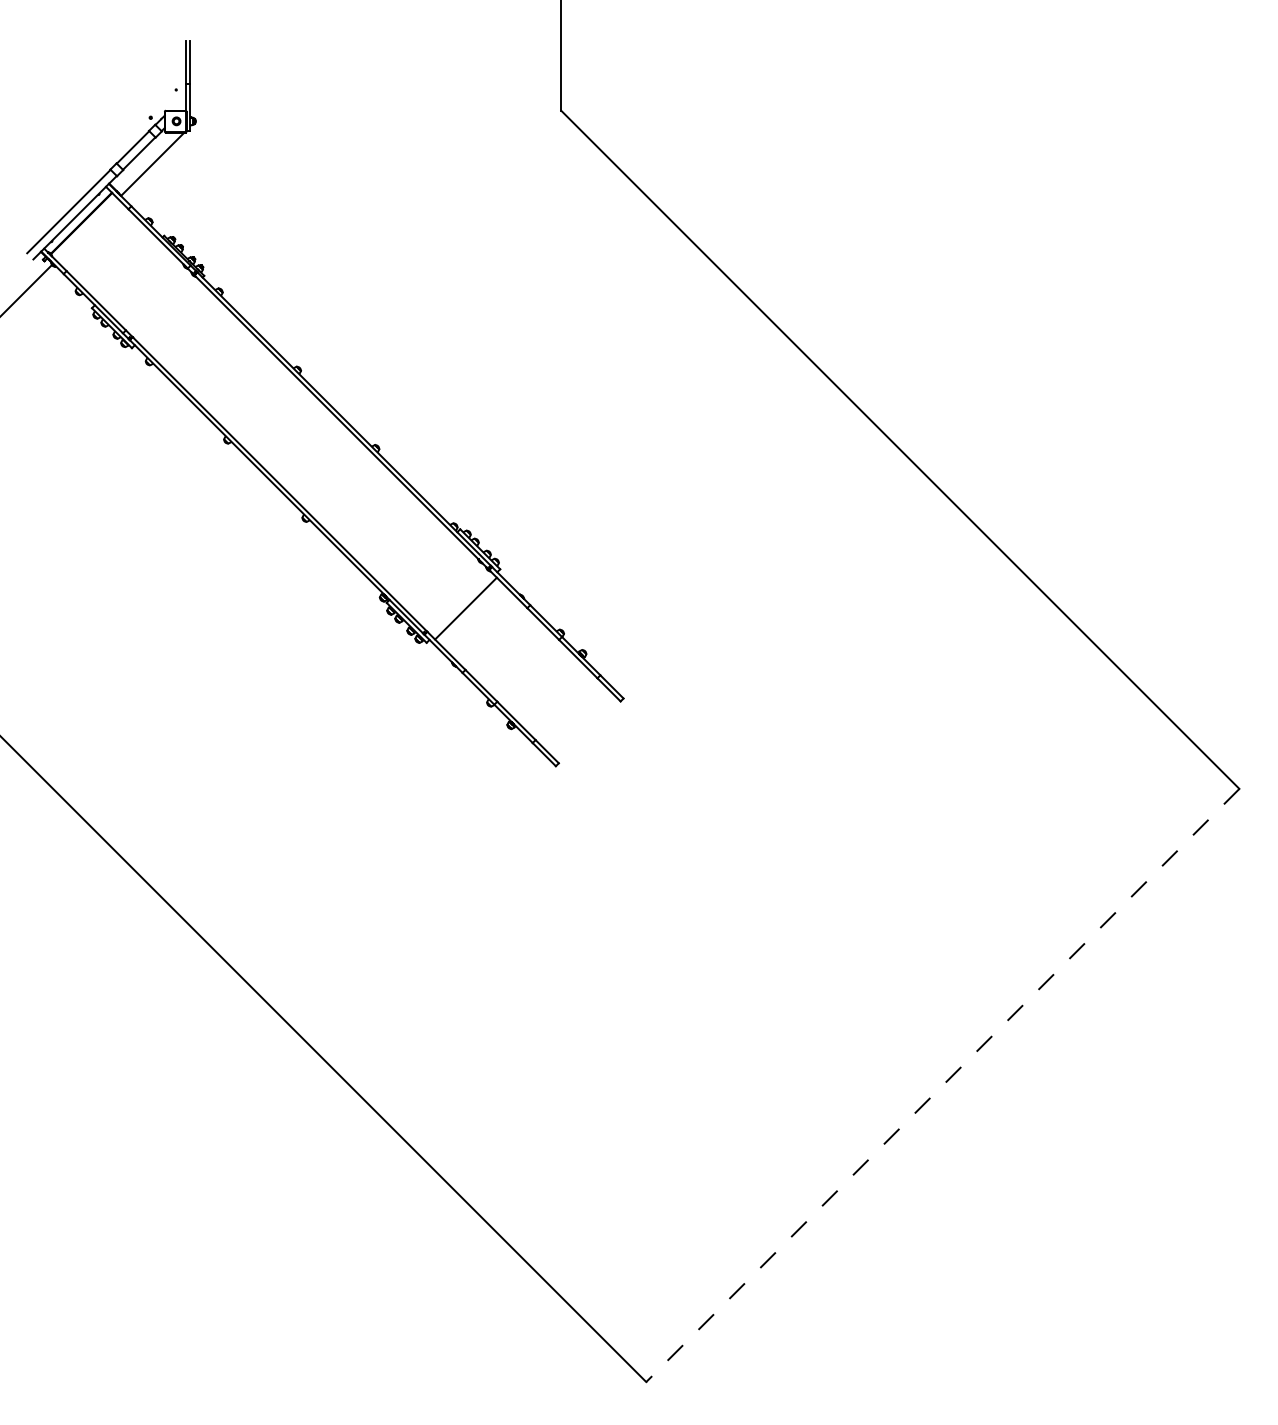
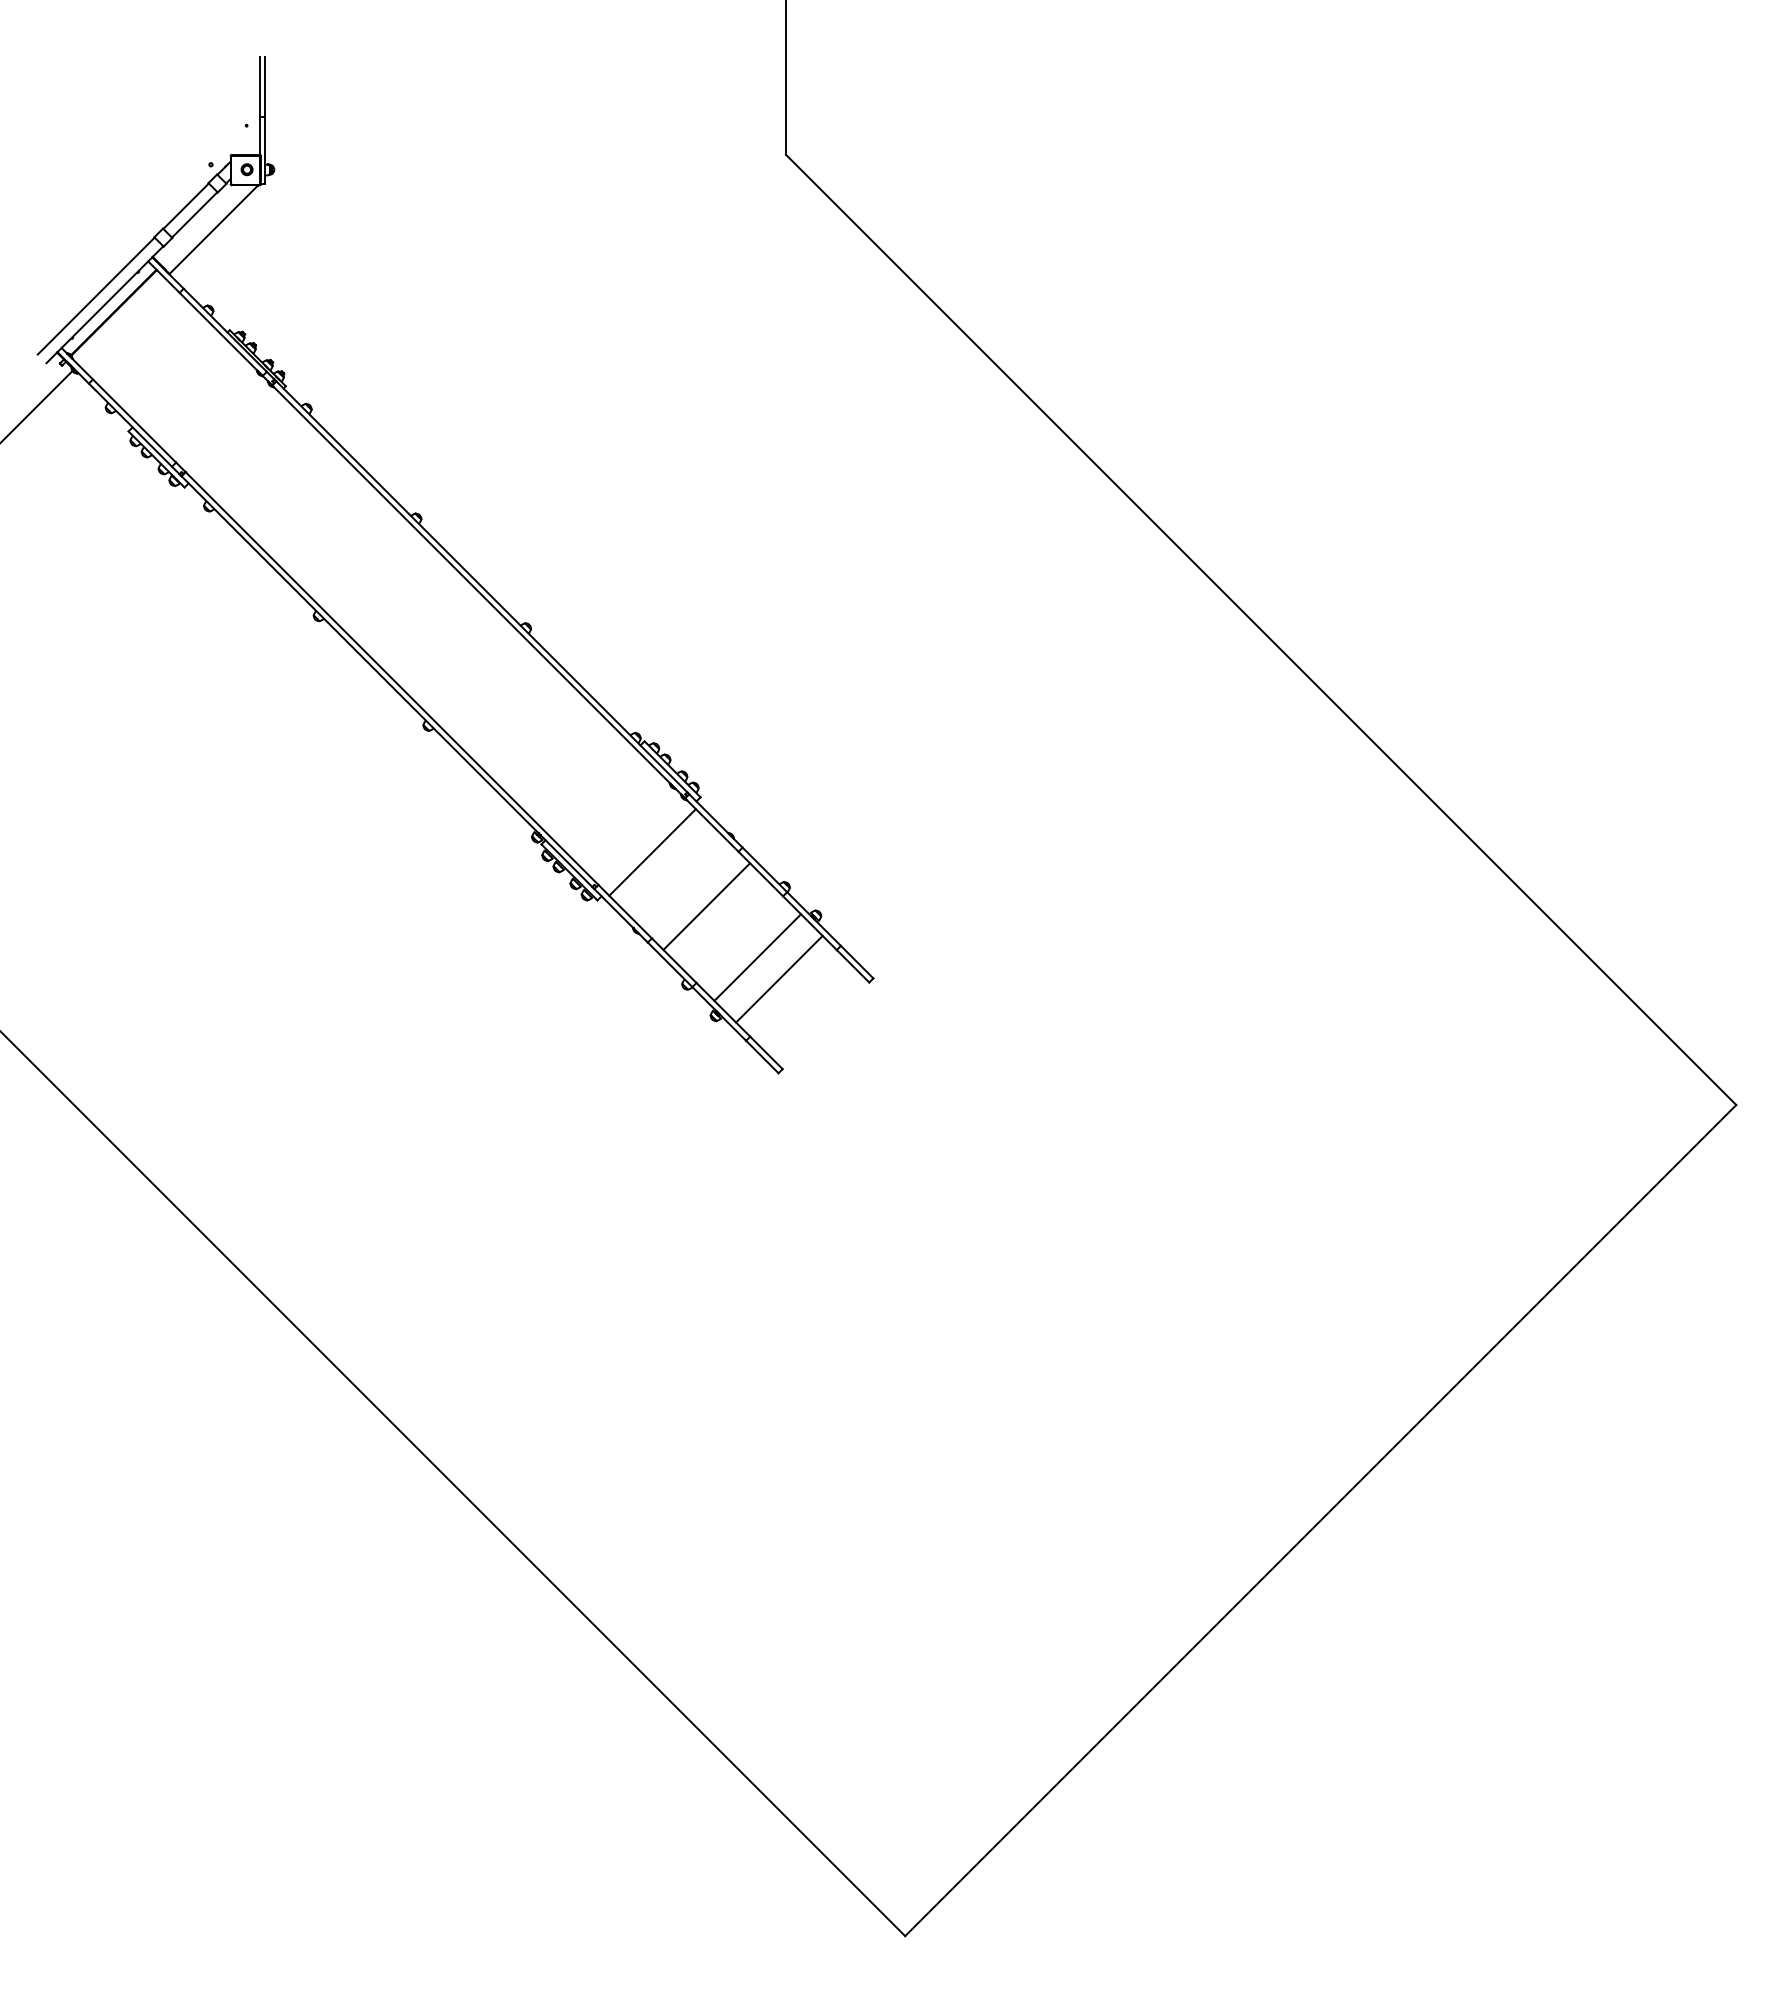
line: (504, 647) -> (706, 906), added
line: (540, 683) -> (757, 957), added
line: (556, 698) -> (779, 978), added
line: (942, 1085) -> (1320, 1520), dashed -> solid

